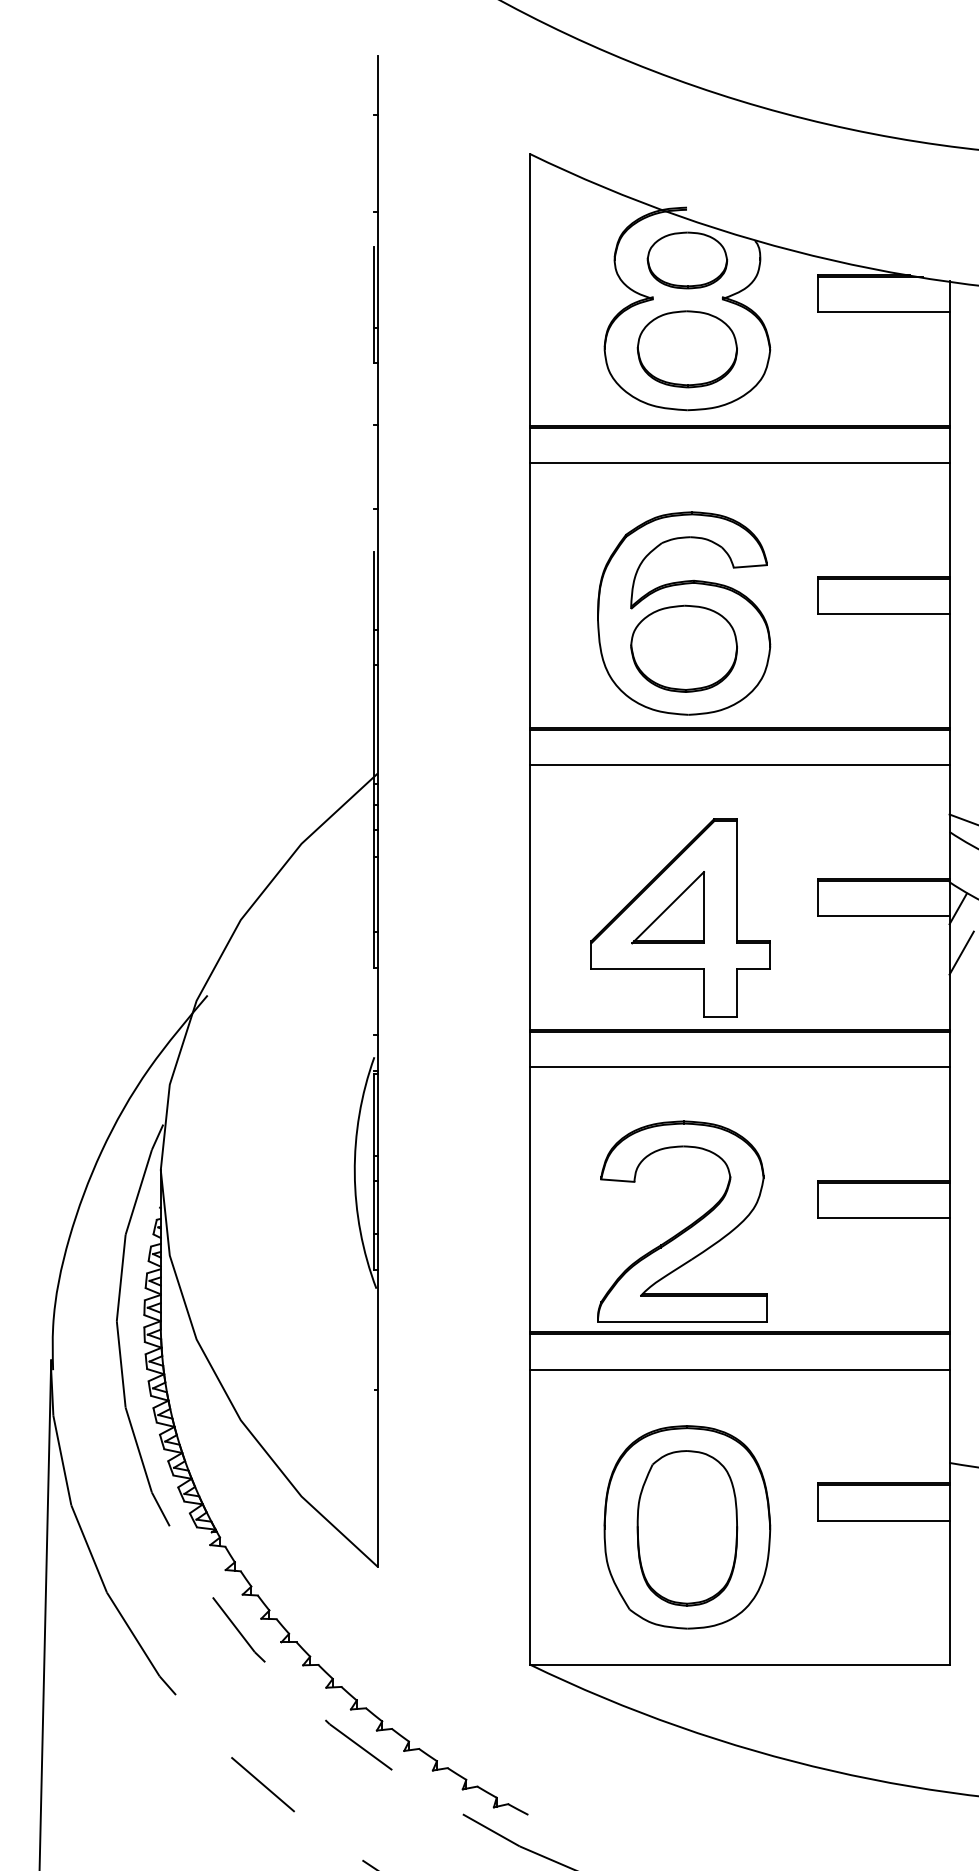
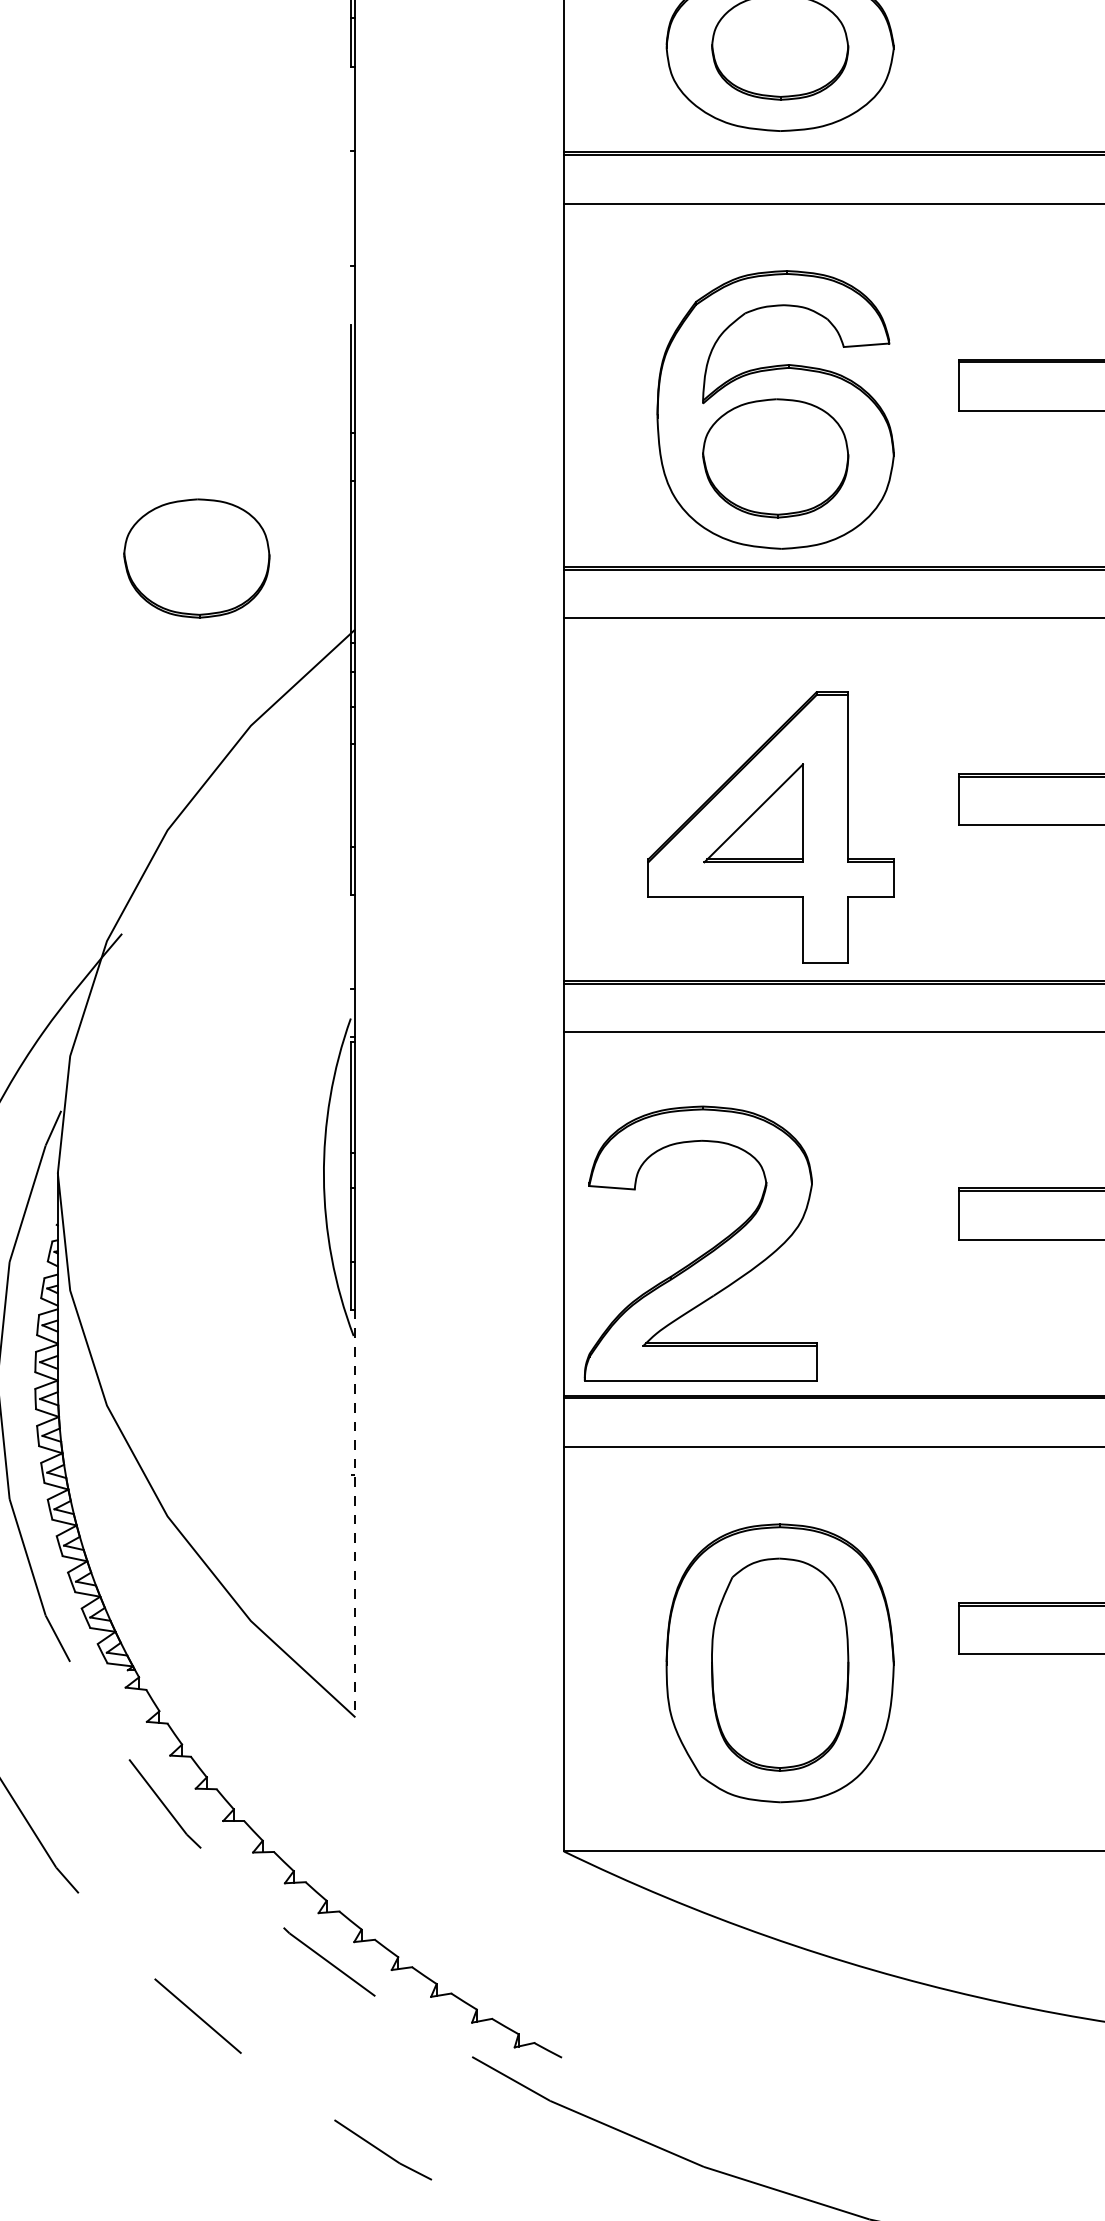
part: (261, 721) -> (195, 558), added
part: (685, 1227) -> (704, 1252), moved
line: (377, 1418) -> (355, 1514), solid -> dashed

